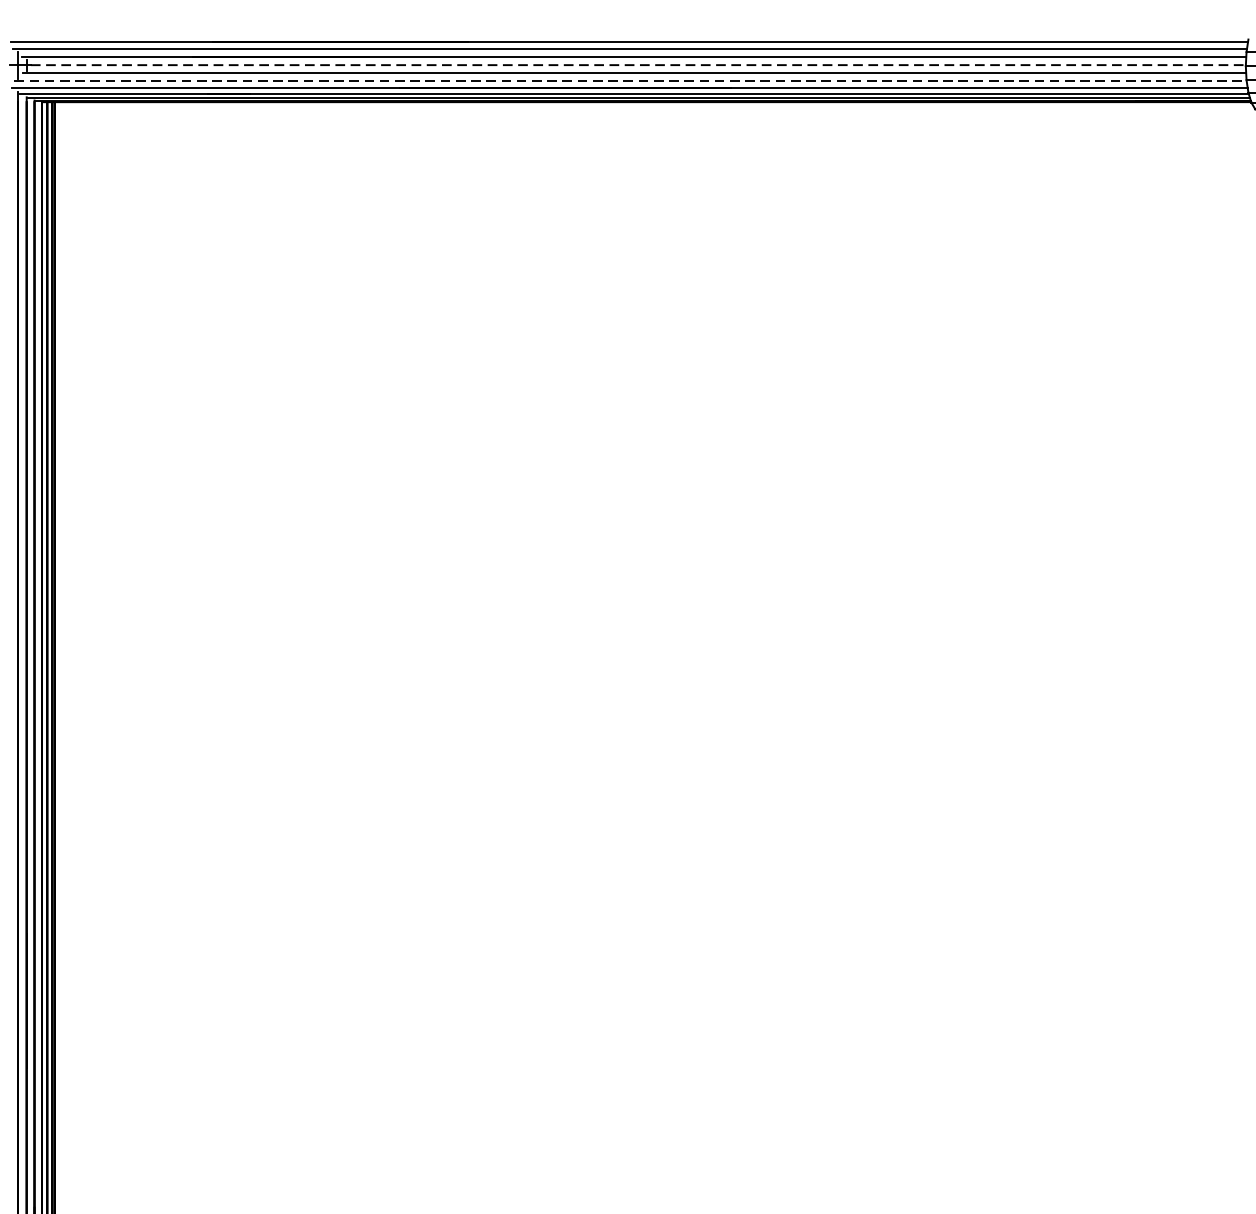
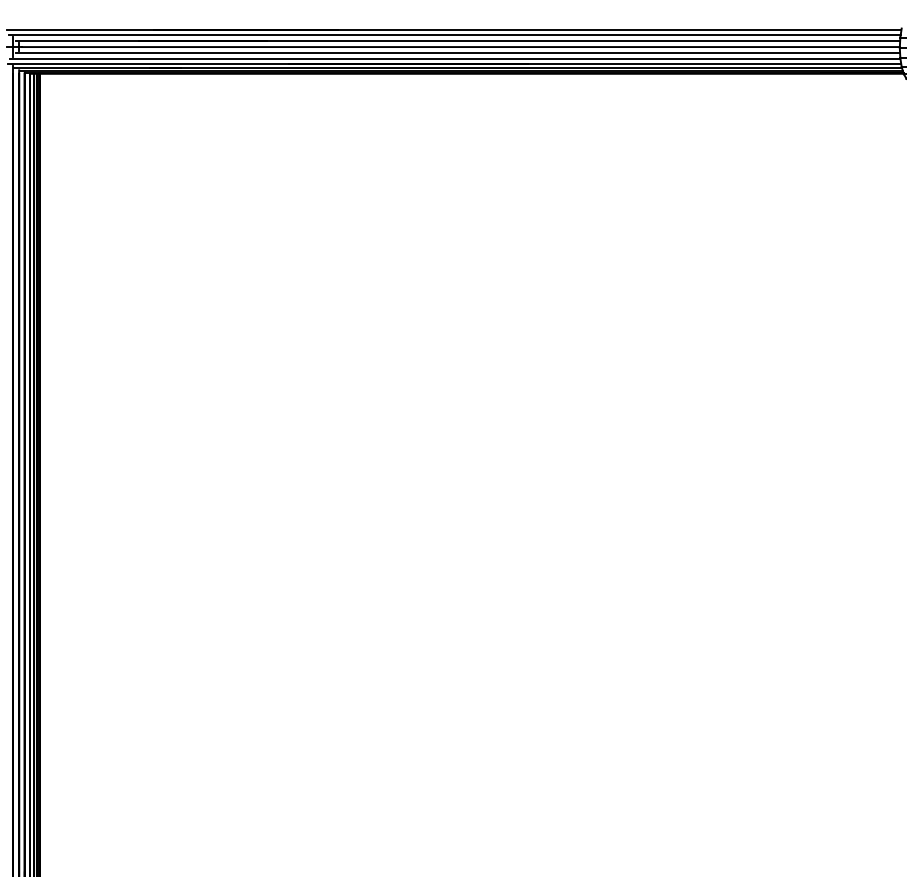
line: (639, 65) -> (461, 47), dashed -> solid
line: (630, 80) -> (455, 58), dashed -> solid

